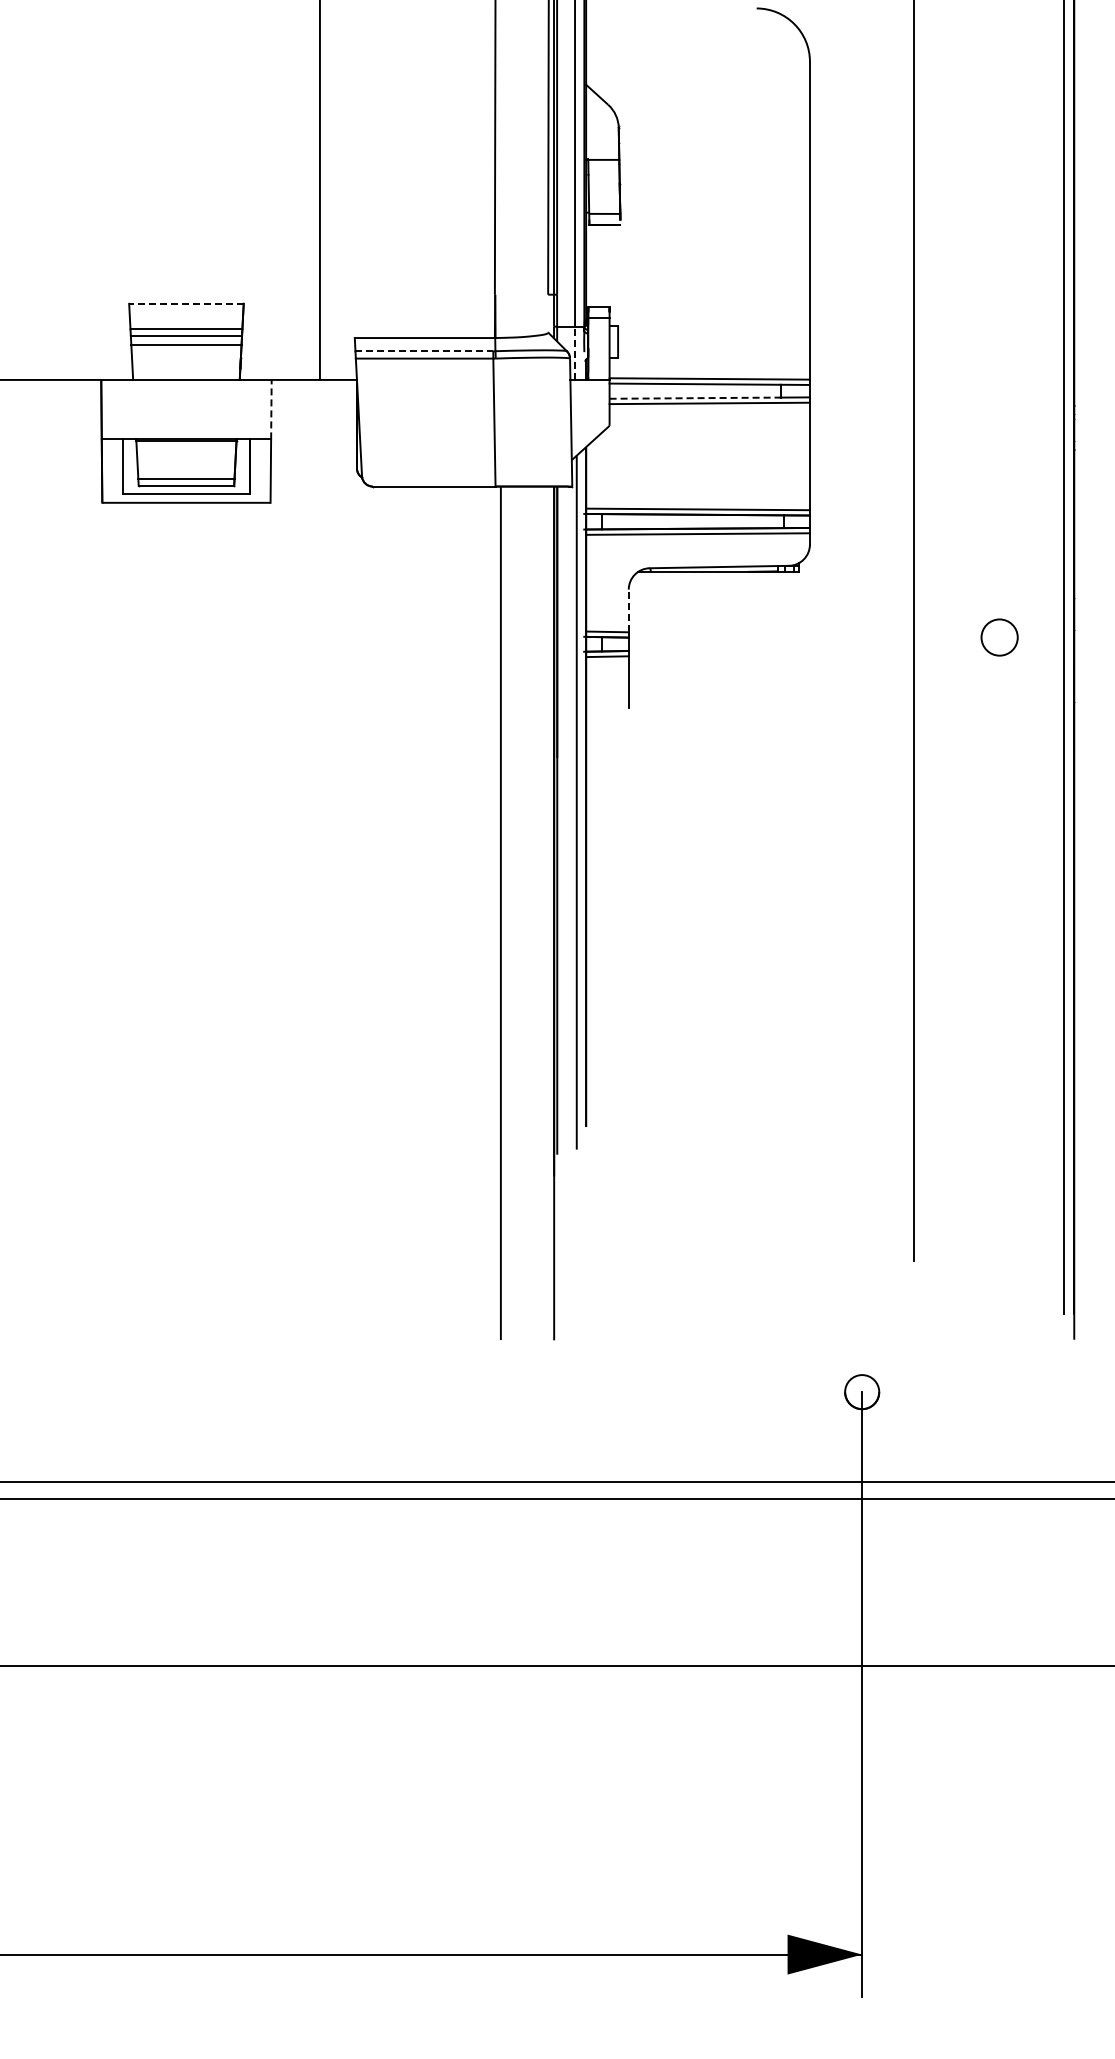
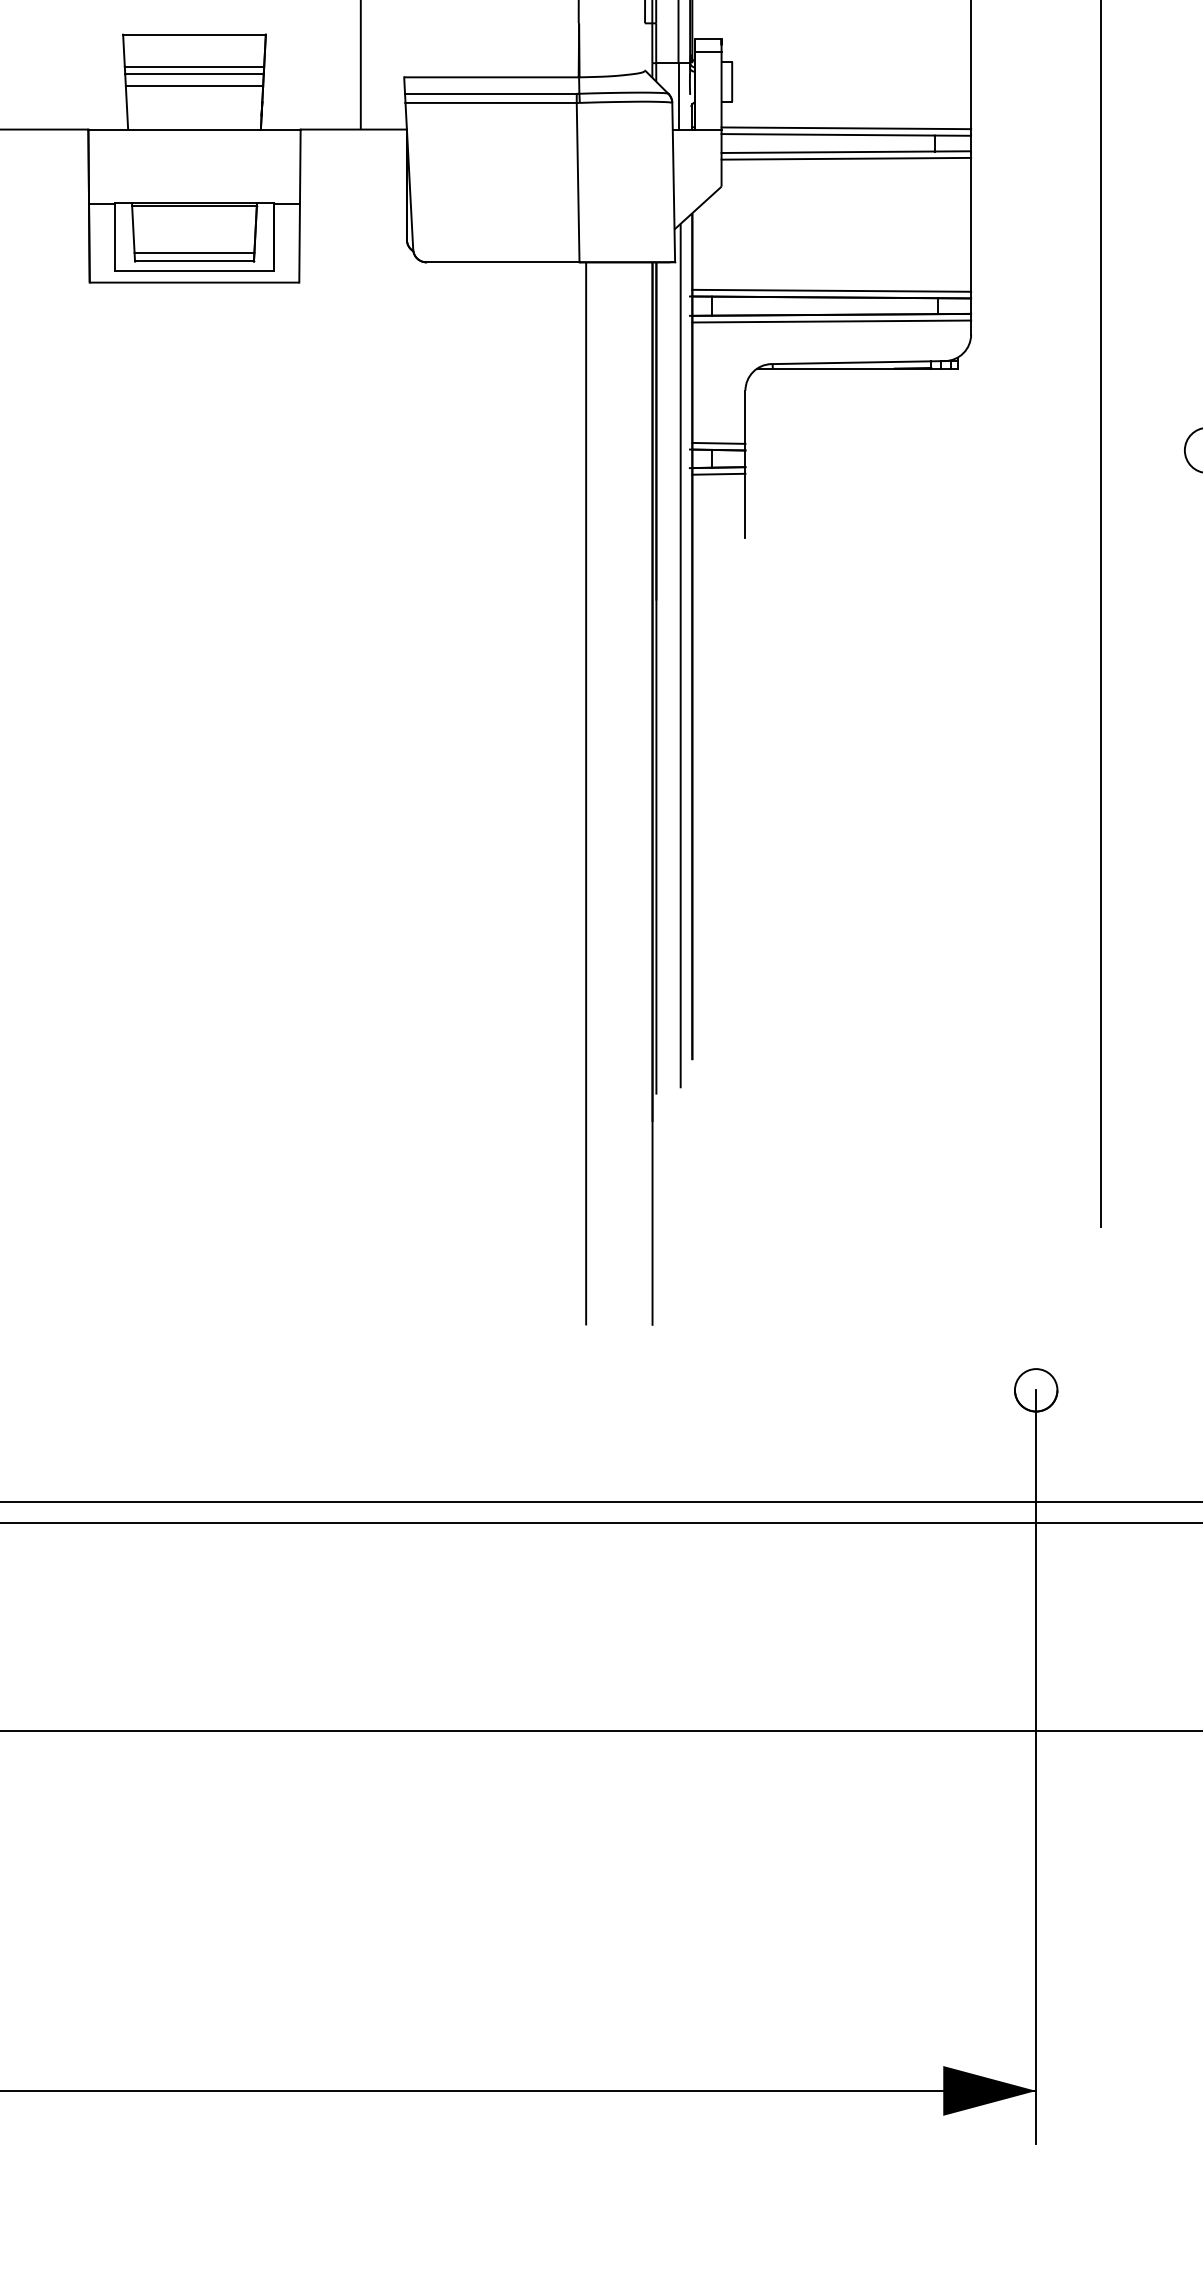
line: (185, 303) -> (193, 34), dashed -> solid
line: (424, 351) -> (491, 94), dashed -> solid
line: (575, 353) -> (679, 96), dashed -> solid
line: (695, 398) -> (828, 152), dashed -> solid
line: (271, 409) -> (300, 166), dashed -> solid
line: (628, 610) -> (745, 416), dashed -> solid

